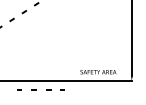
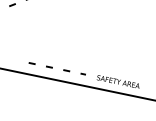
line: (36, 89) -> (52, 67), moved

